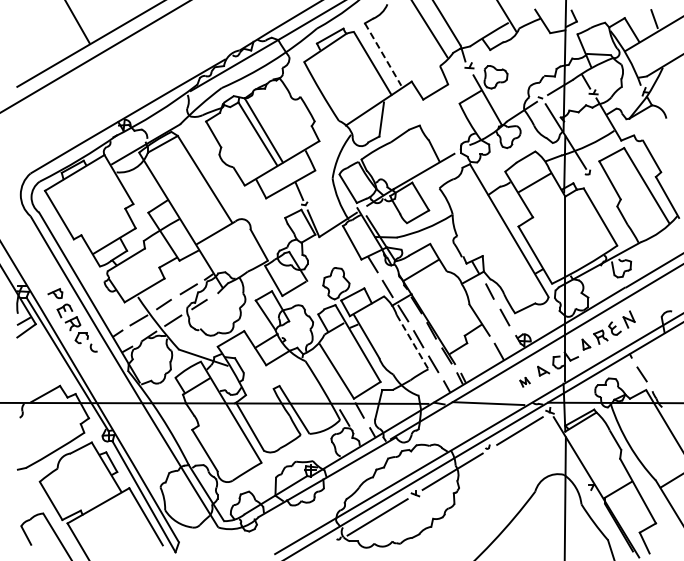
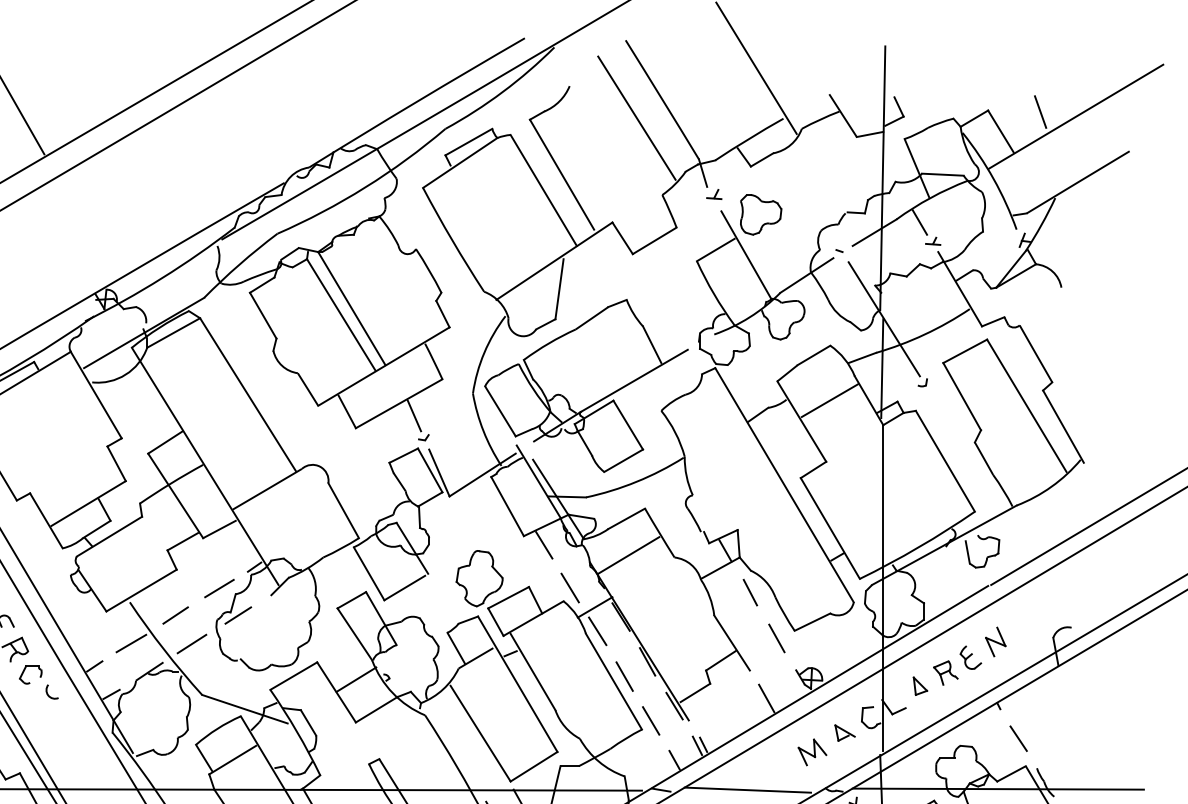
line: (383, 54) -> (562, 174), dashed -> solid
line: (412, 342) -> (613, 682), dashed -> solid
part: (524, 382) -> (811, 752), size x1.67

